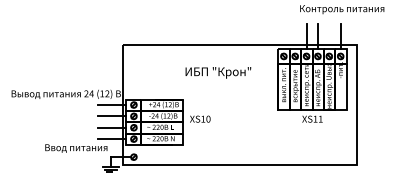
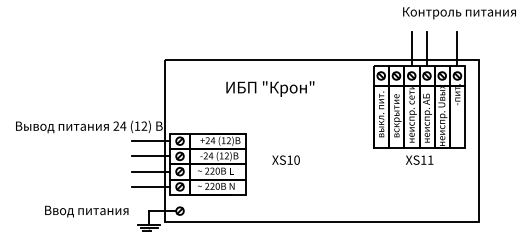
text: (218, 72) -> (270, 88), moved
text: (199, 118) -> (285, 159), moved
text: (76, 148) -> (86, 211), moved

